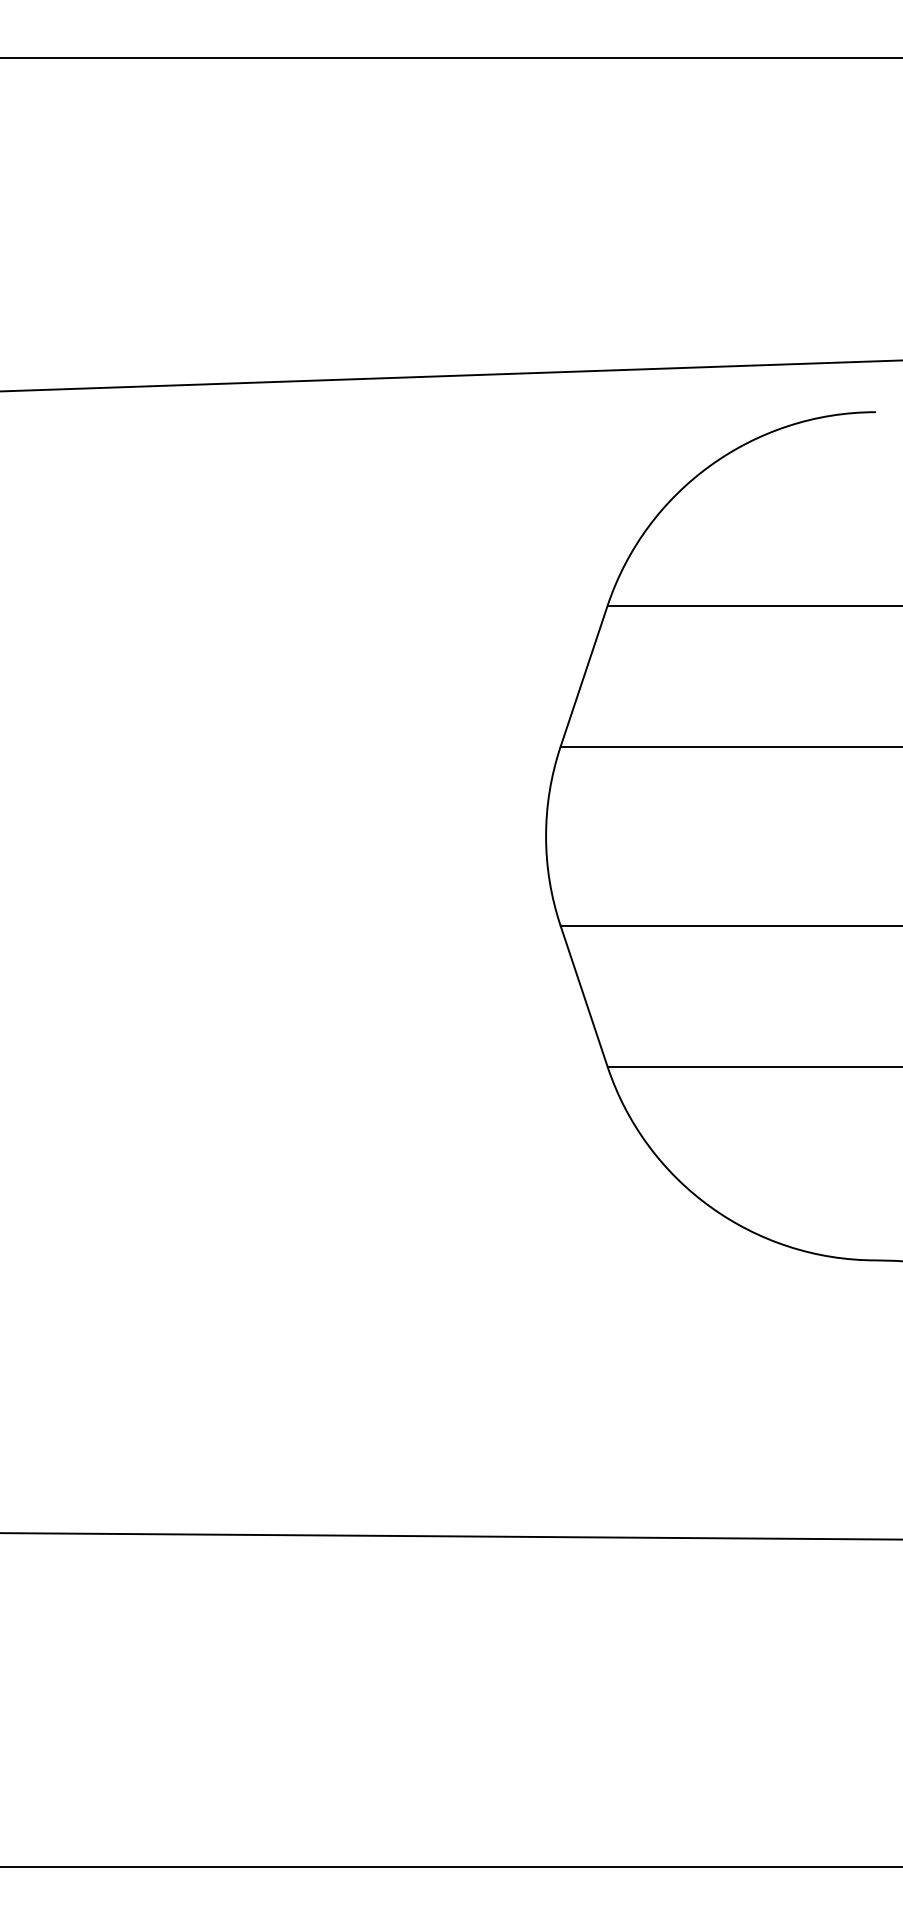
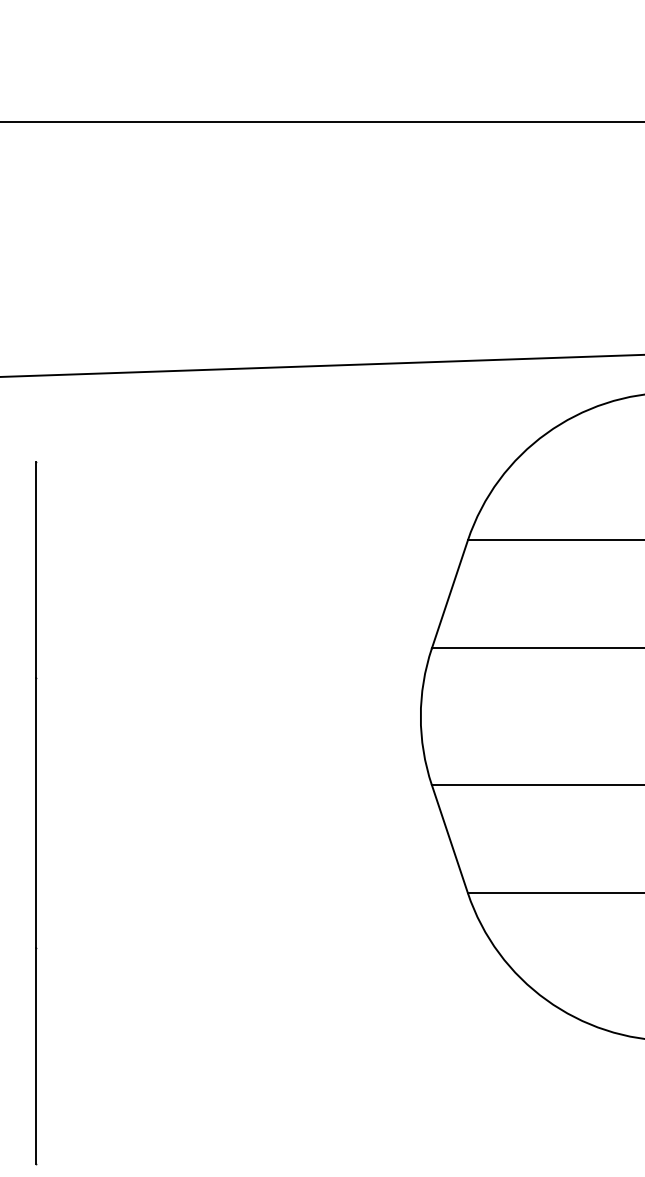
line: (43, 962) -> (36, 813), added

